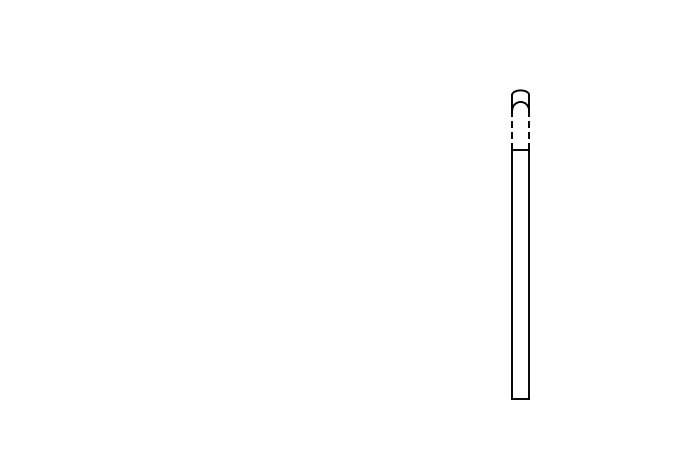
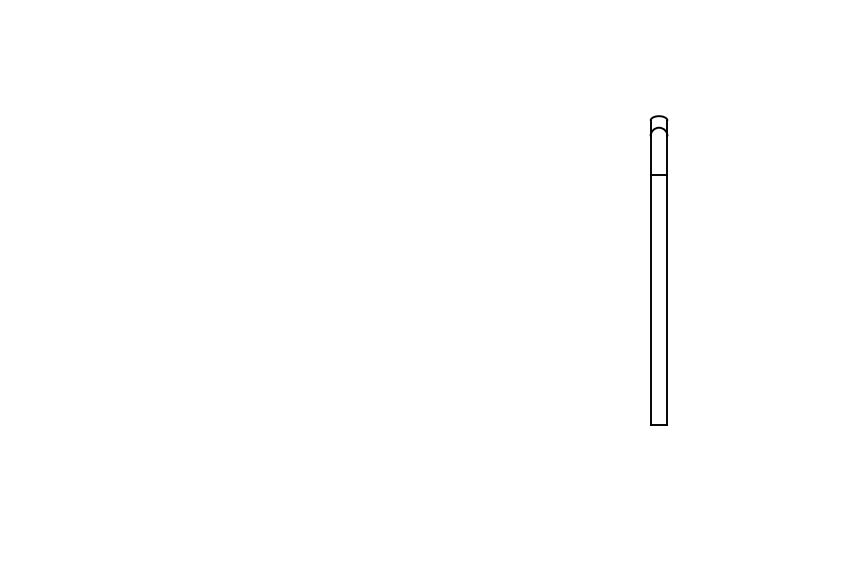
line: (512, 129) -> (650, 155), dashed -> solid
line: (529, 129) -> (667, 155), dashed -> solid

